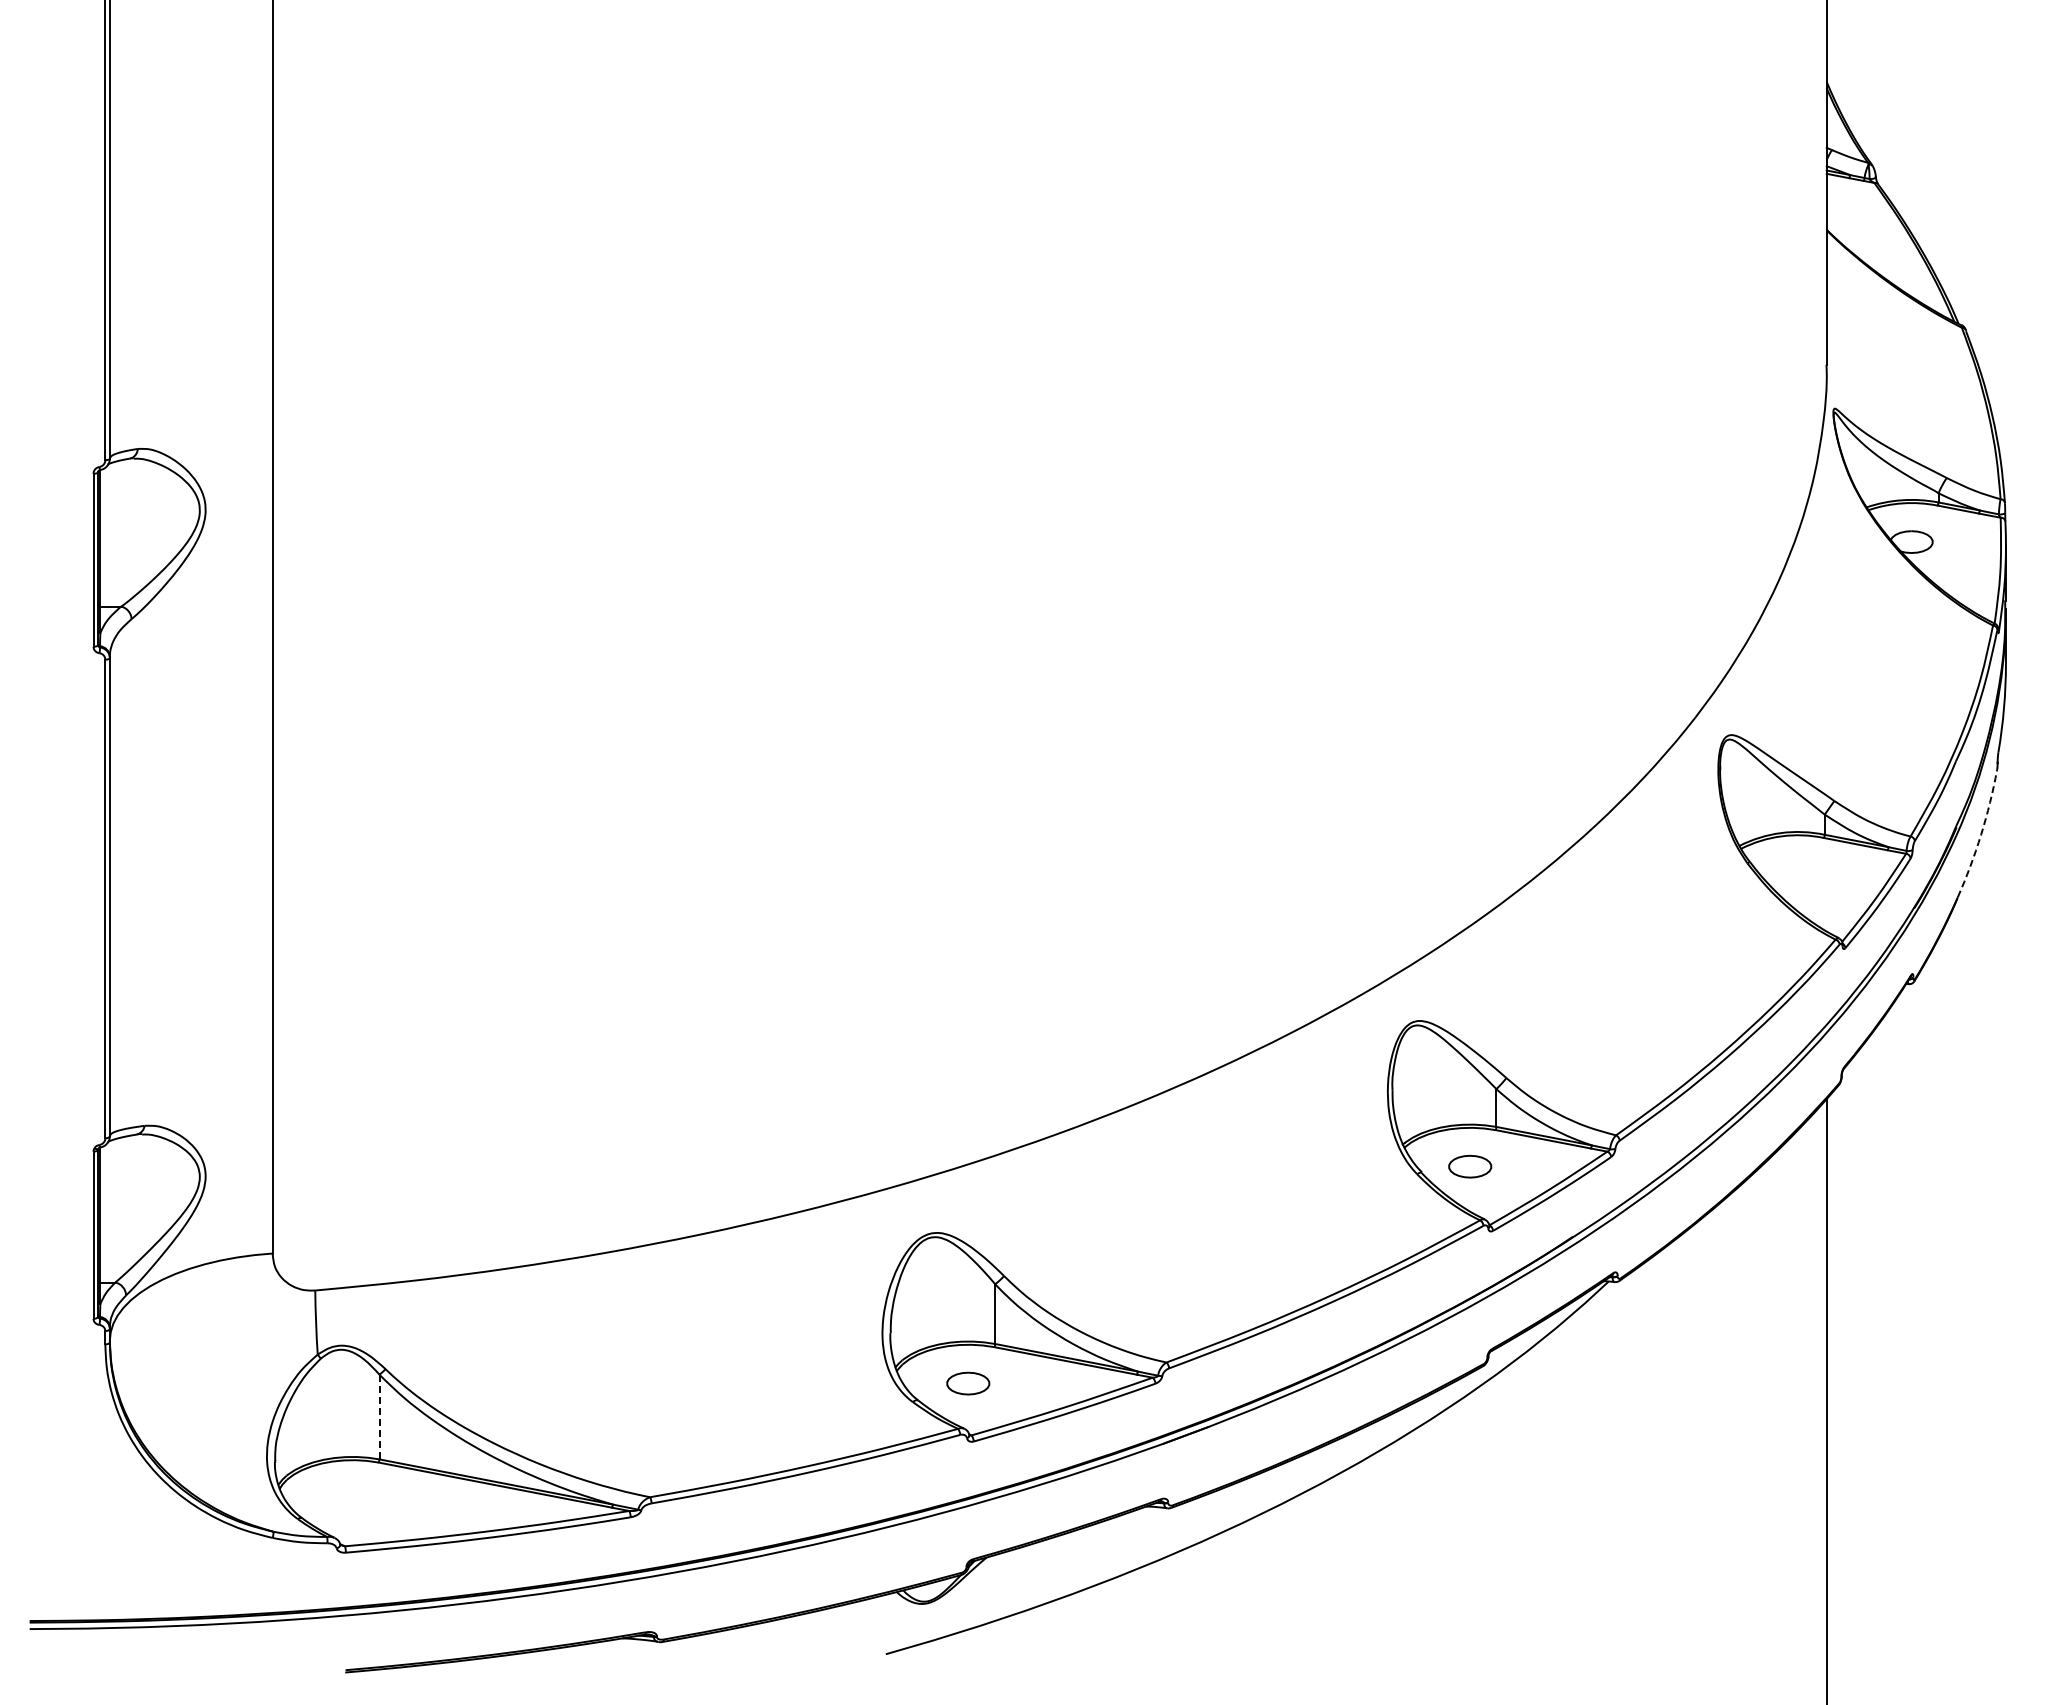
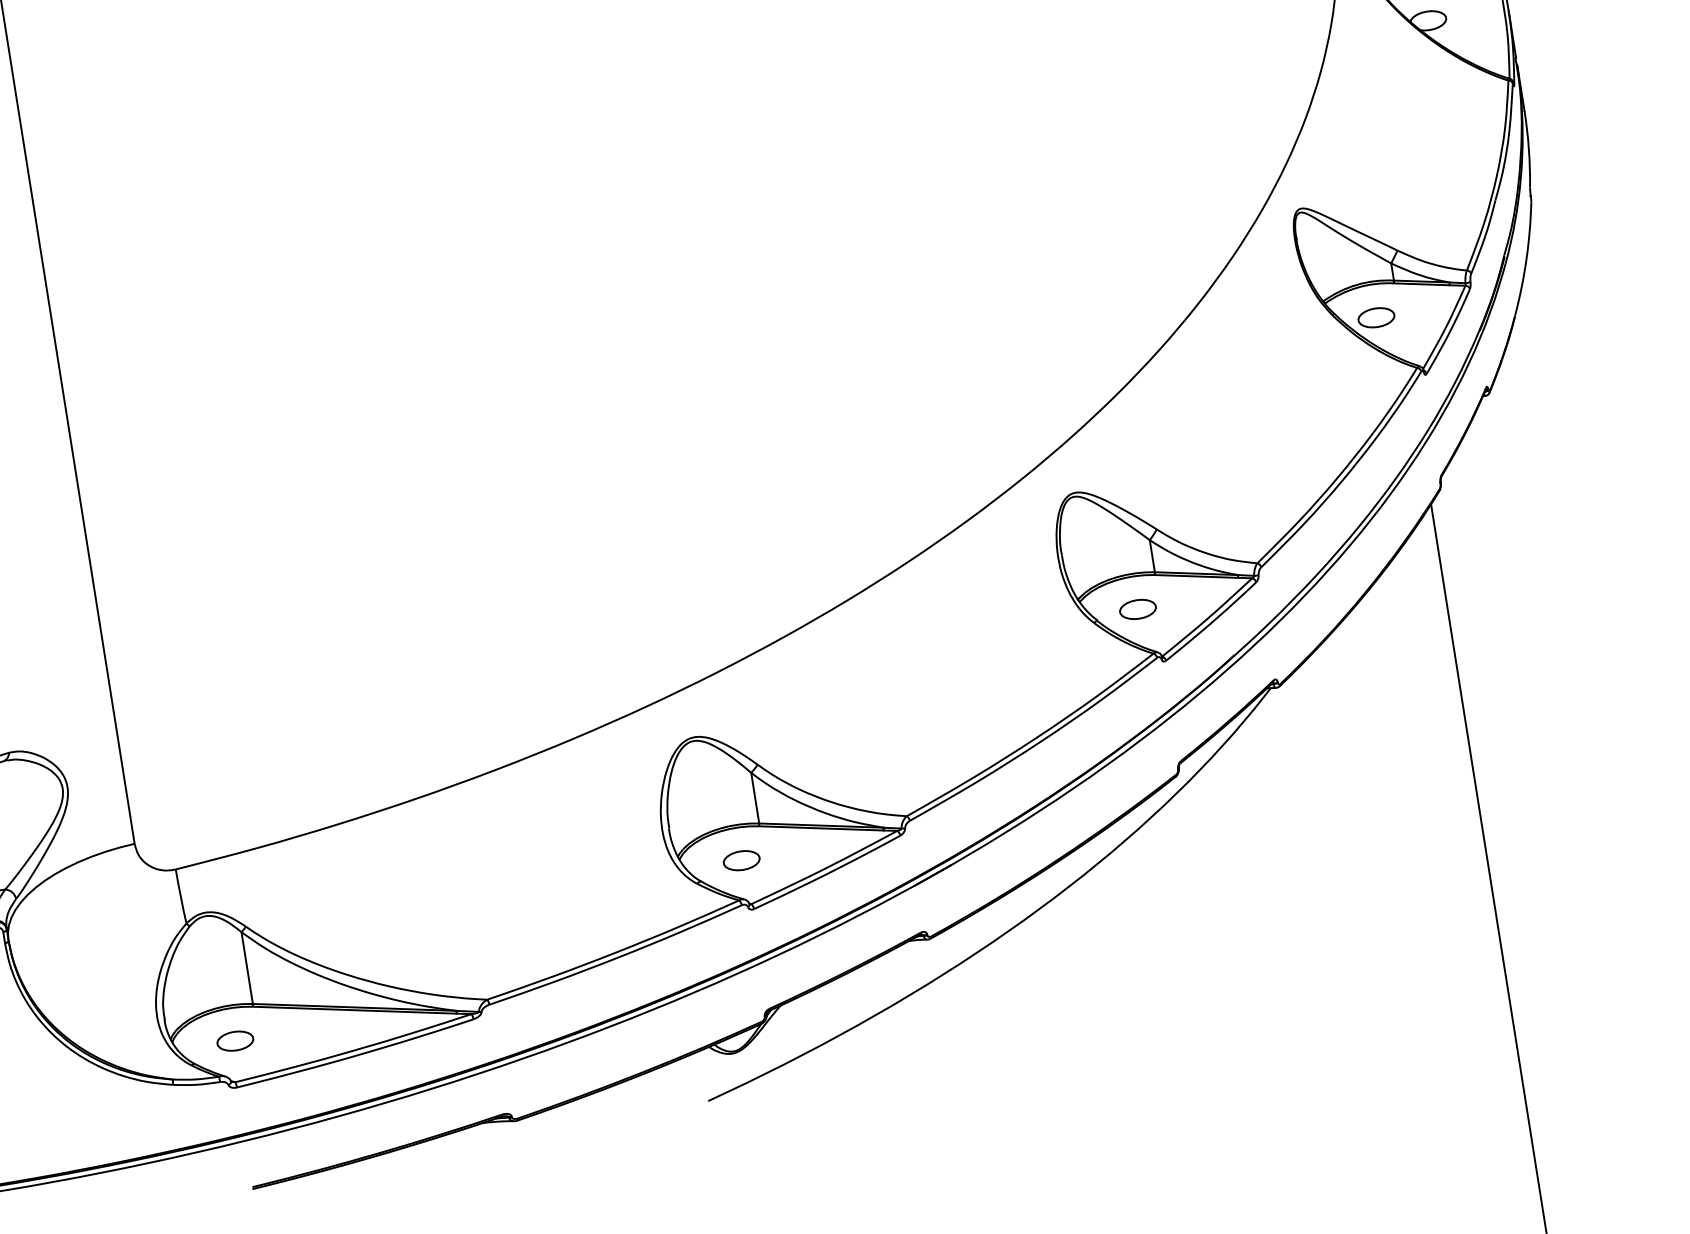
arc: (1981, 834) -> (1526, 259), dashed -> solid
part: (1797, 874) -> (1376, 317), added
line: (379, 1417) -> (247, 968), dashed -> solid
part: (352, 1498) -> (235, 1040), added

